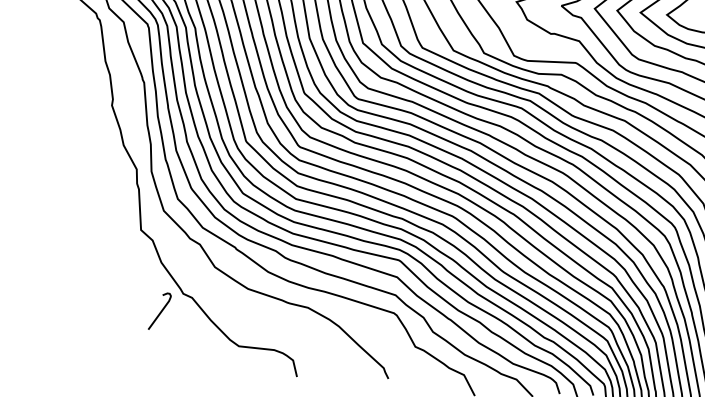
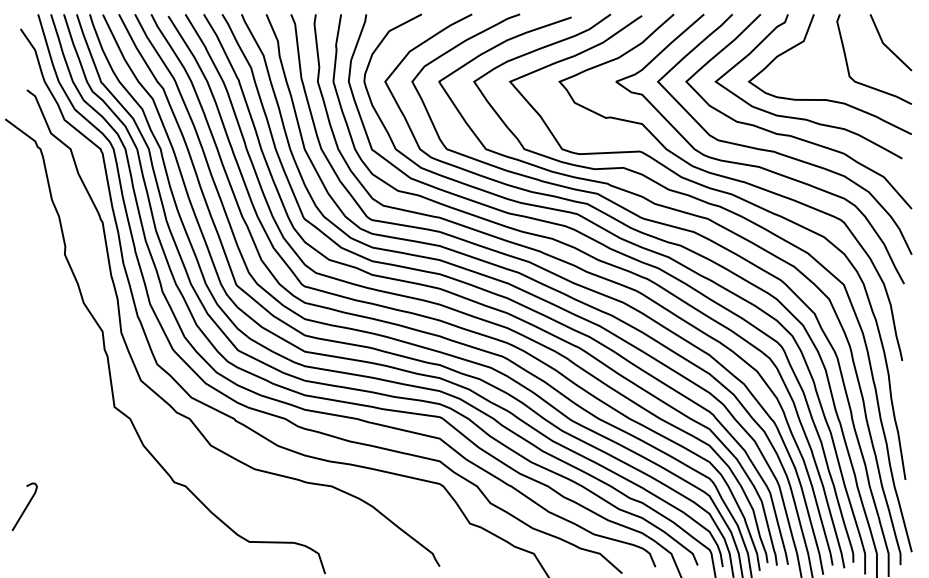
curve: (160, 311) -> (25, 506), moved

